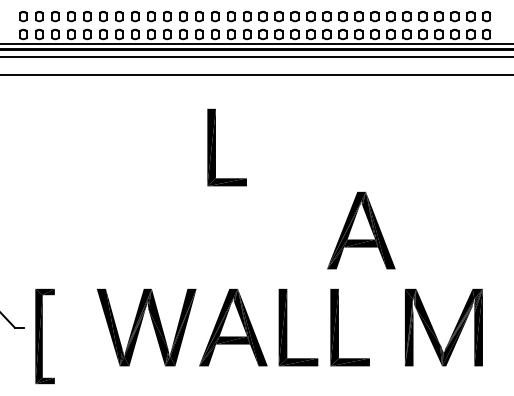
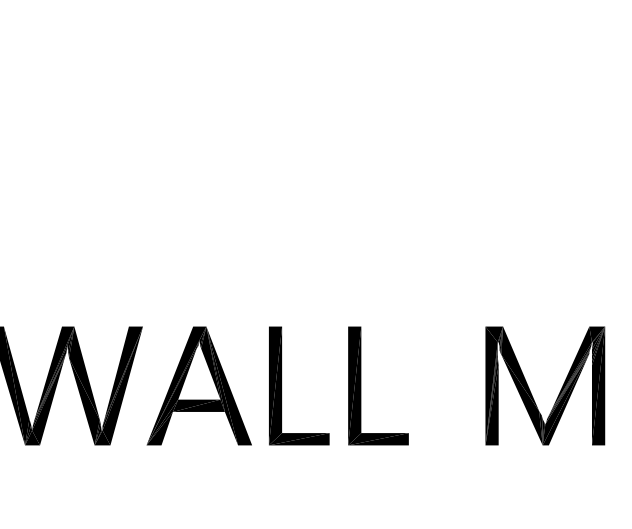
part: (215, 147) -> (171, 109), removed
part: (361, 230) -> (395, 237), removed
part: (434, 330) -> (530, 390), moved

